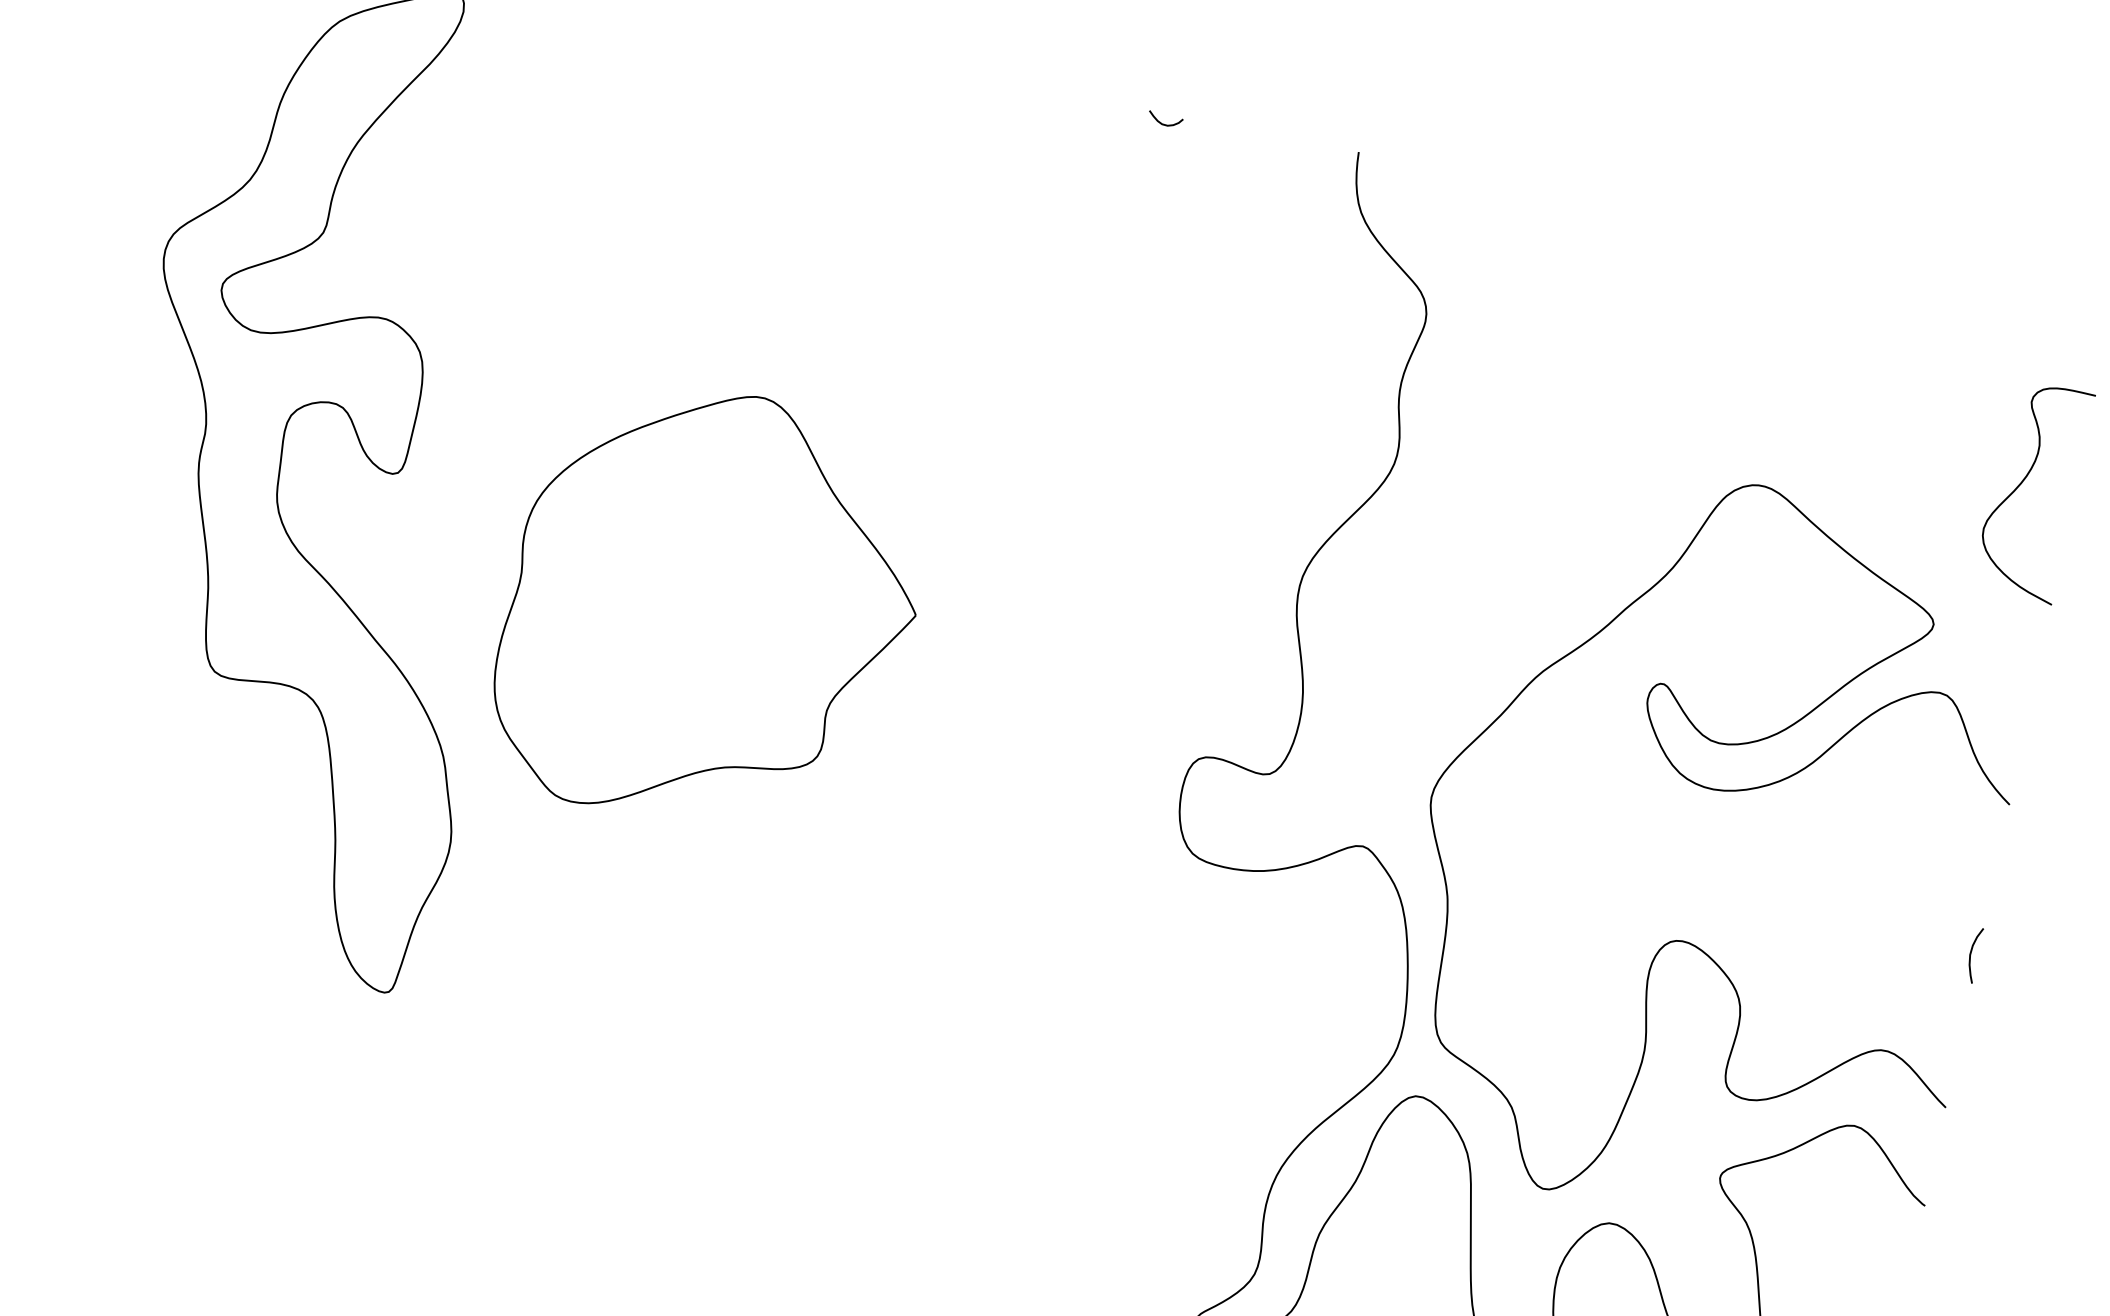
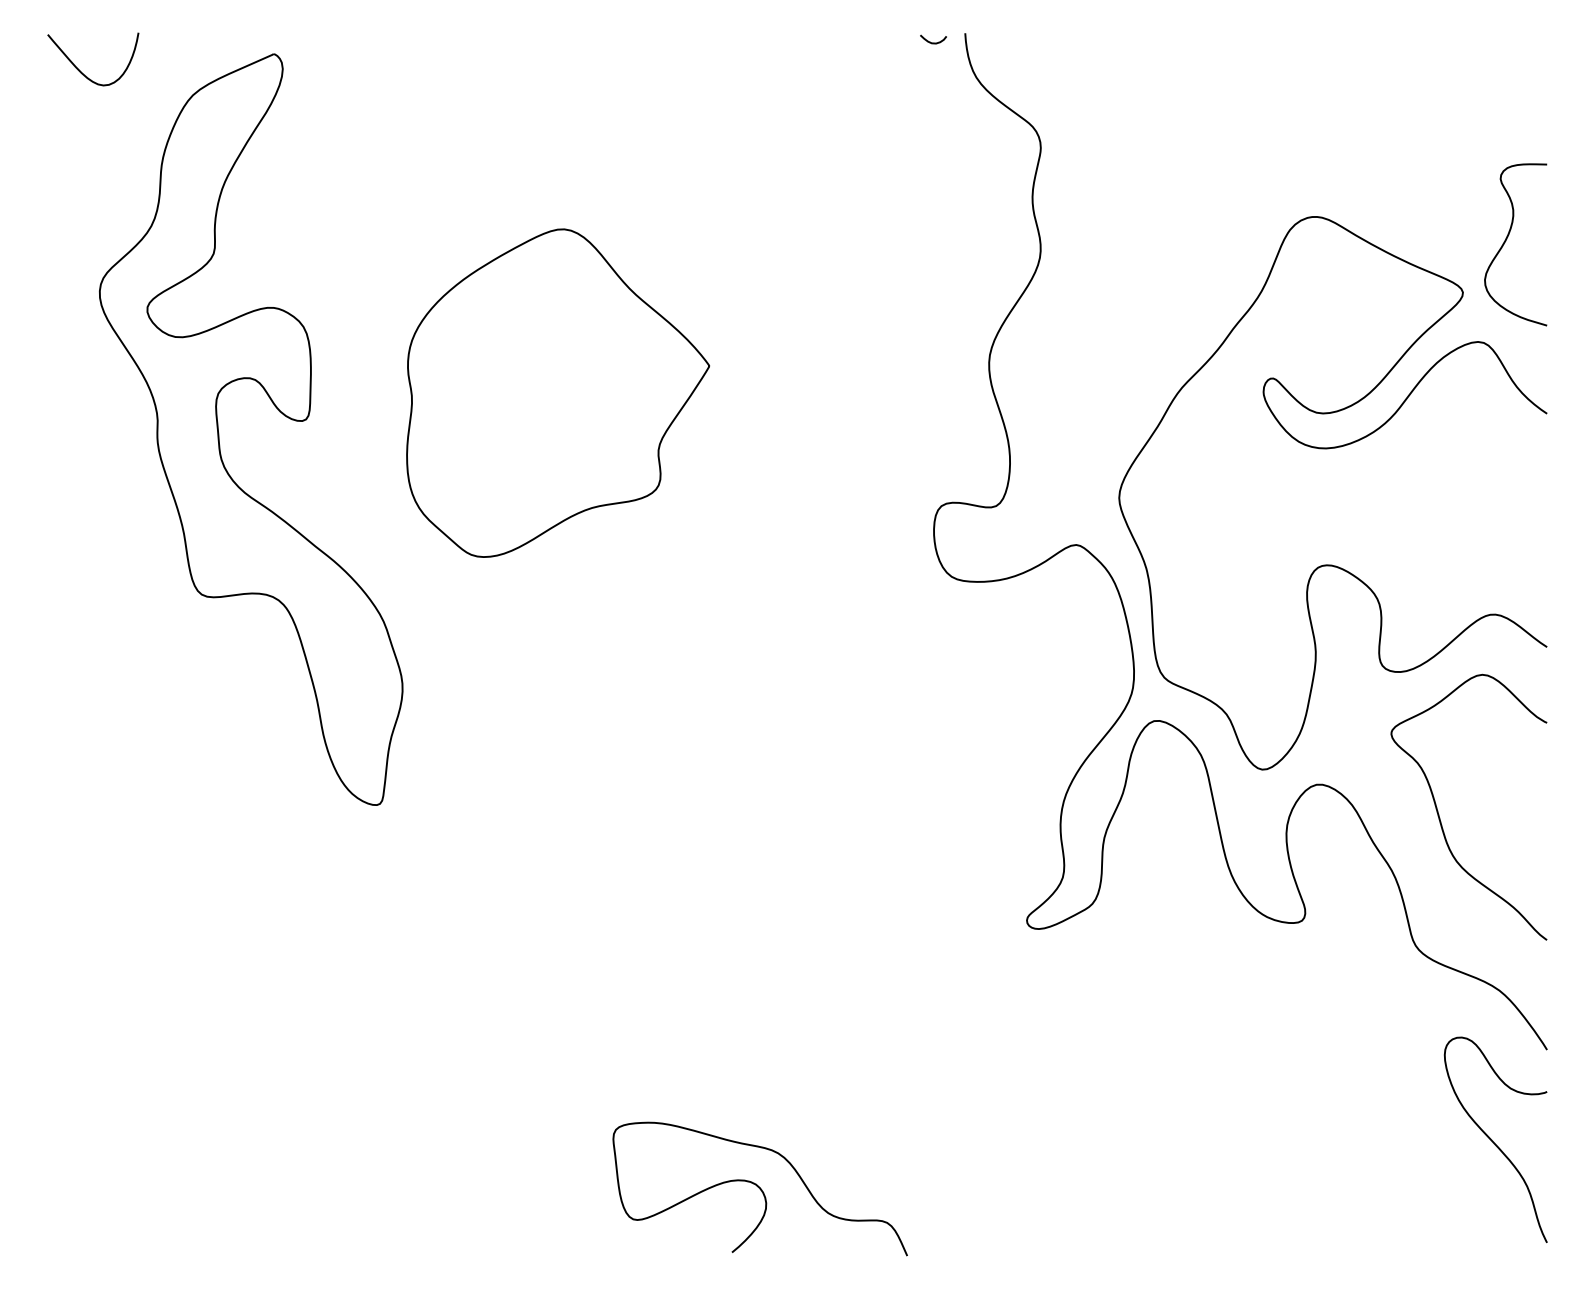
curve: (1164, 123) -> (933, 42), moved
curve: (2024, 482) -> (1507, 239), moved
part: (711, 608) -> (557, 392), moved
curve: (1972, 953) -> (1542, 529), removed

